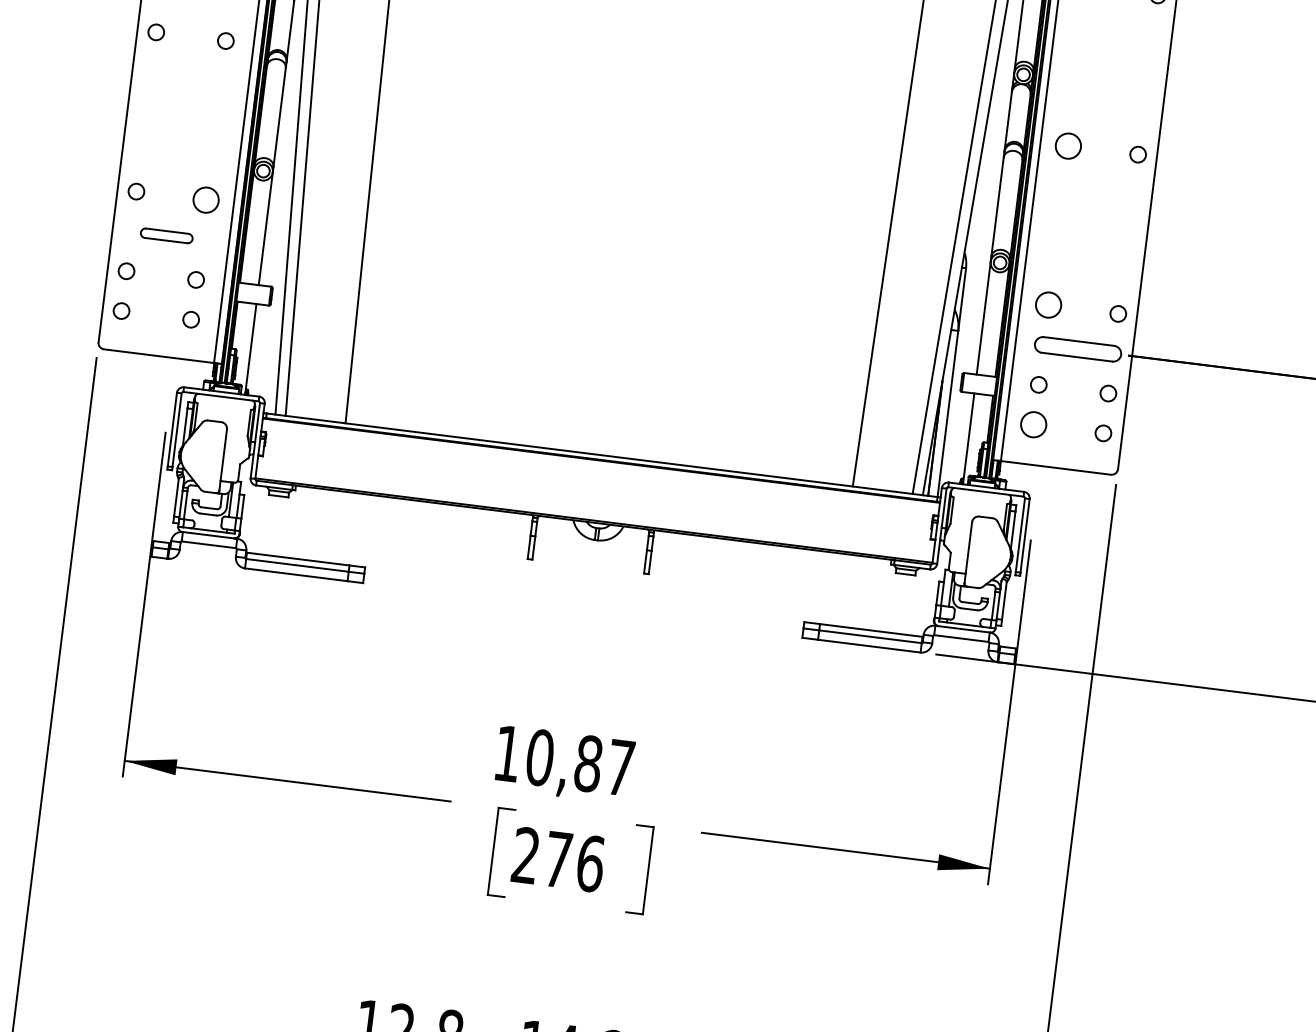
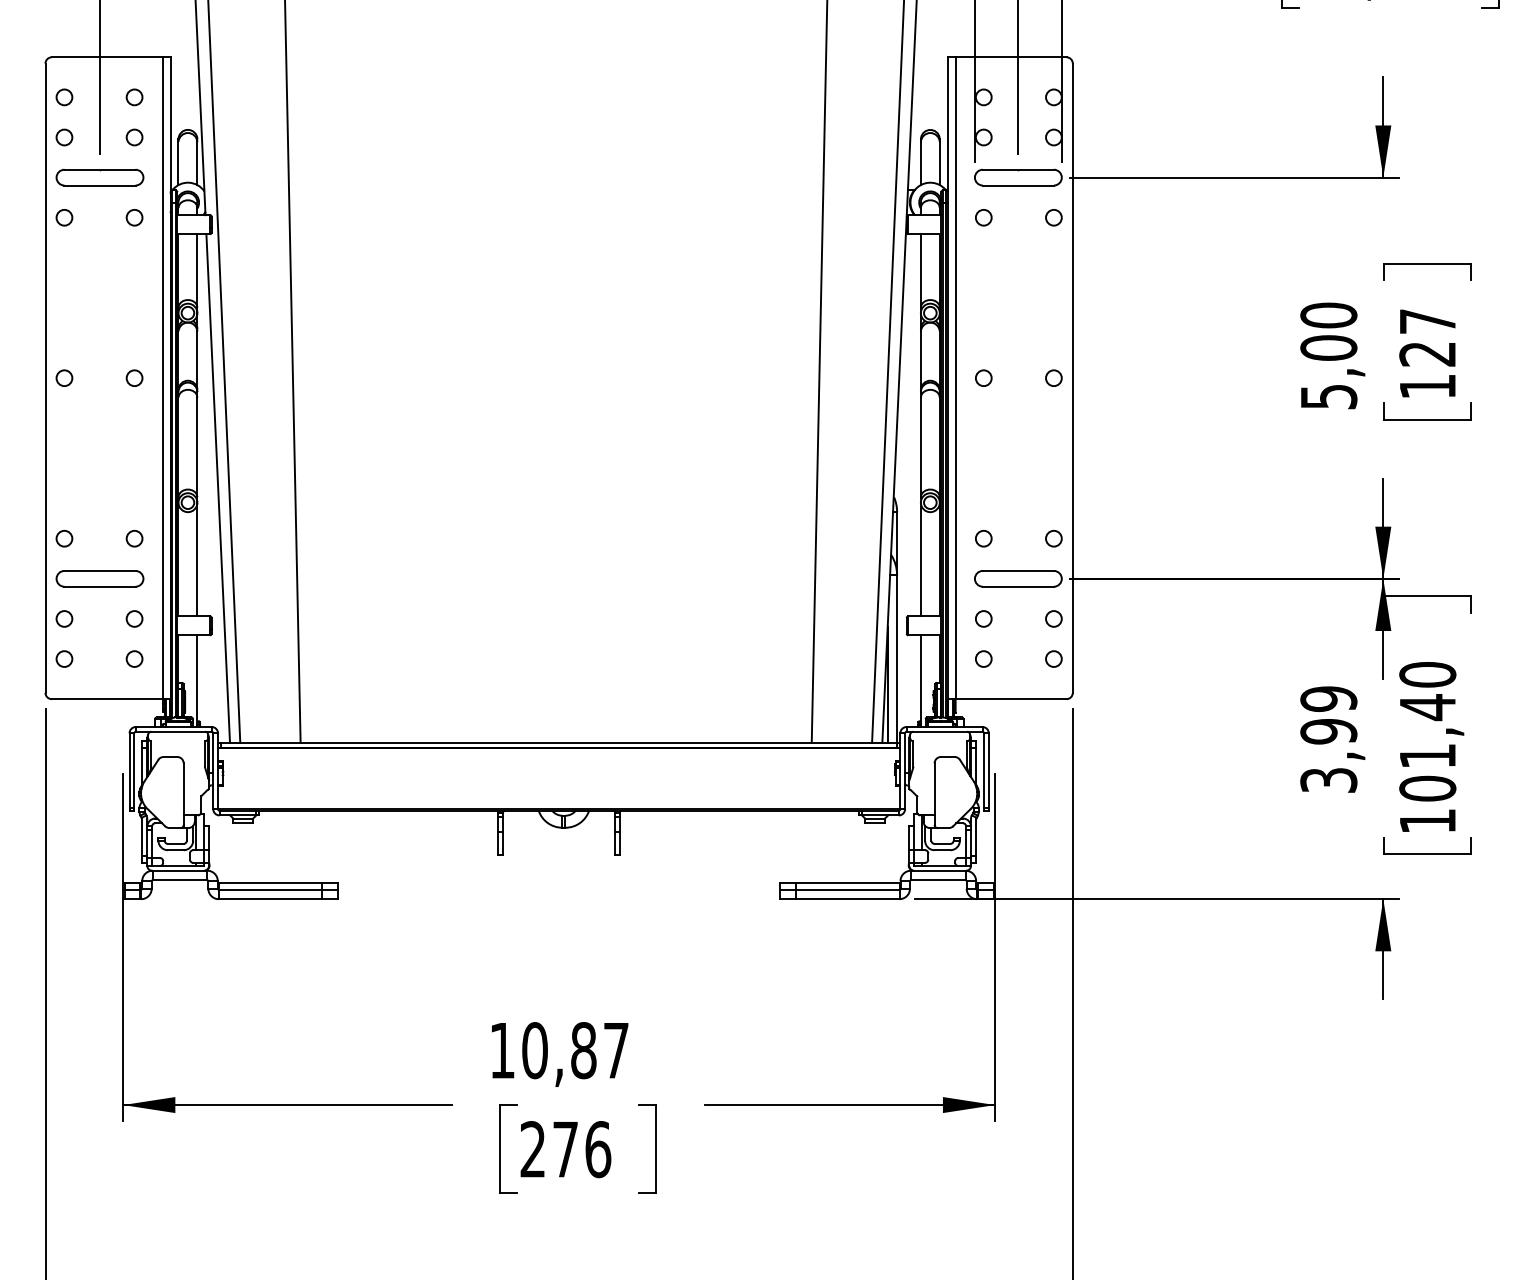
circle: (1068, 145) -> (983, 377), size x0.62
circle: (205, 200) -> (134, 538), size x0.62
part: (166, 235) -> (99, 578), size x1.67
circle: (1048, 305) -> (983, 538), size x0.62
circle: (1033, 424) -> (983, 658), size x0.62

